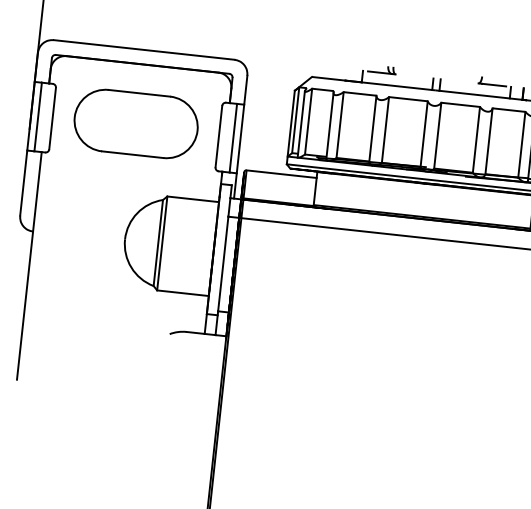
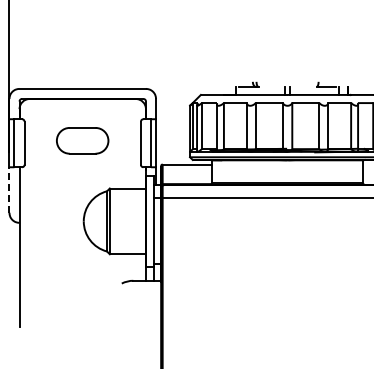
part: (135, 123) -> (82, 140), size x0.6
line: (23, 183) -> (9, 190), solid -> dashed

